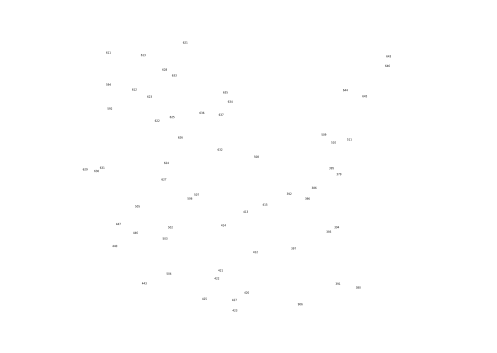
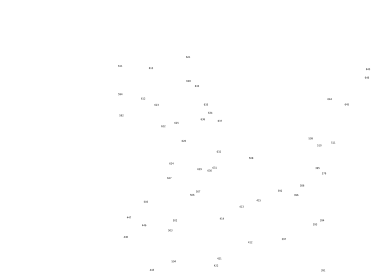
text: (169, 72) -> (192, 83), moved
text: (227, 96) -> (207, 108), moved
text: (93, 168) -> (206, 168), moved

